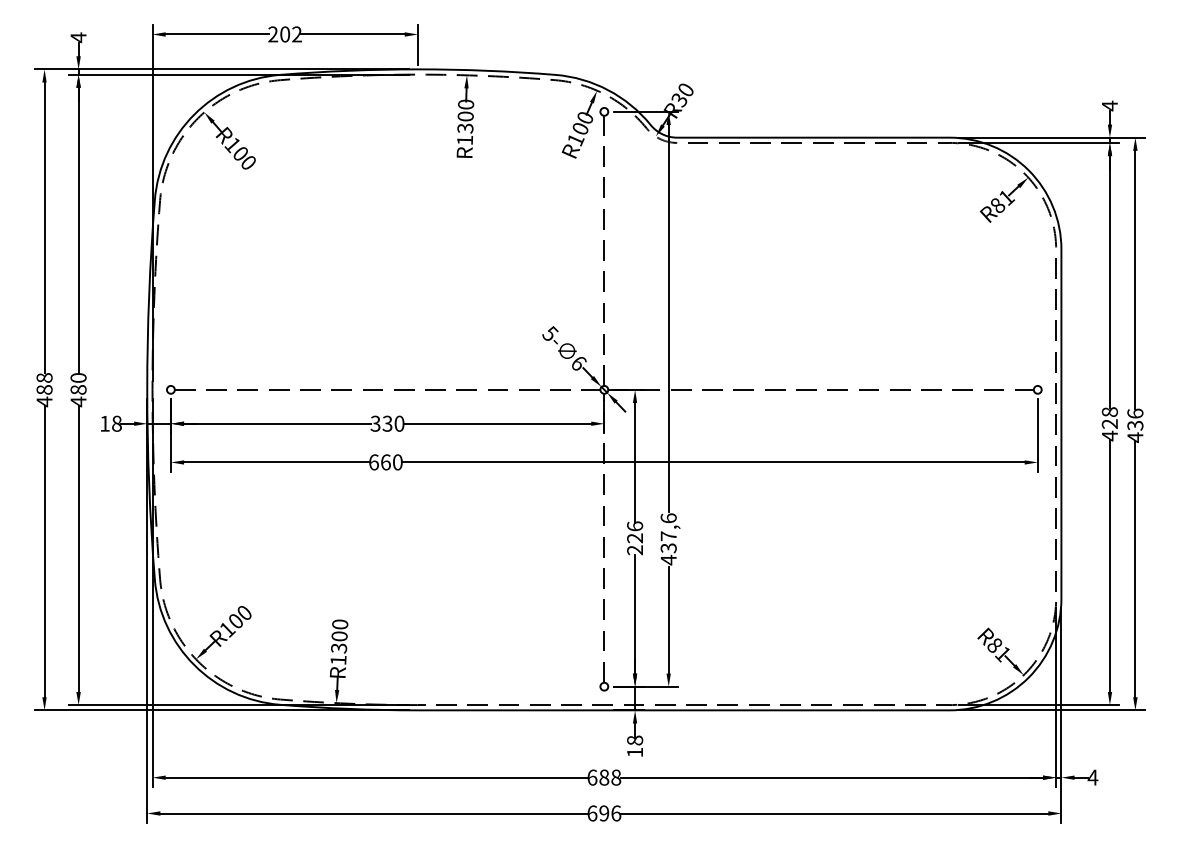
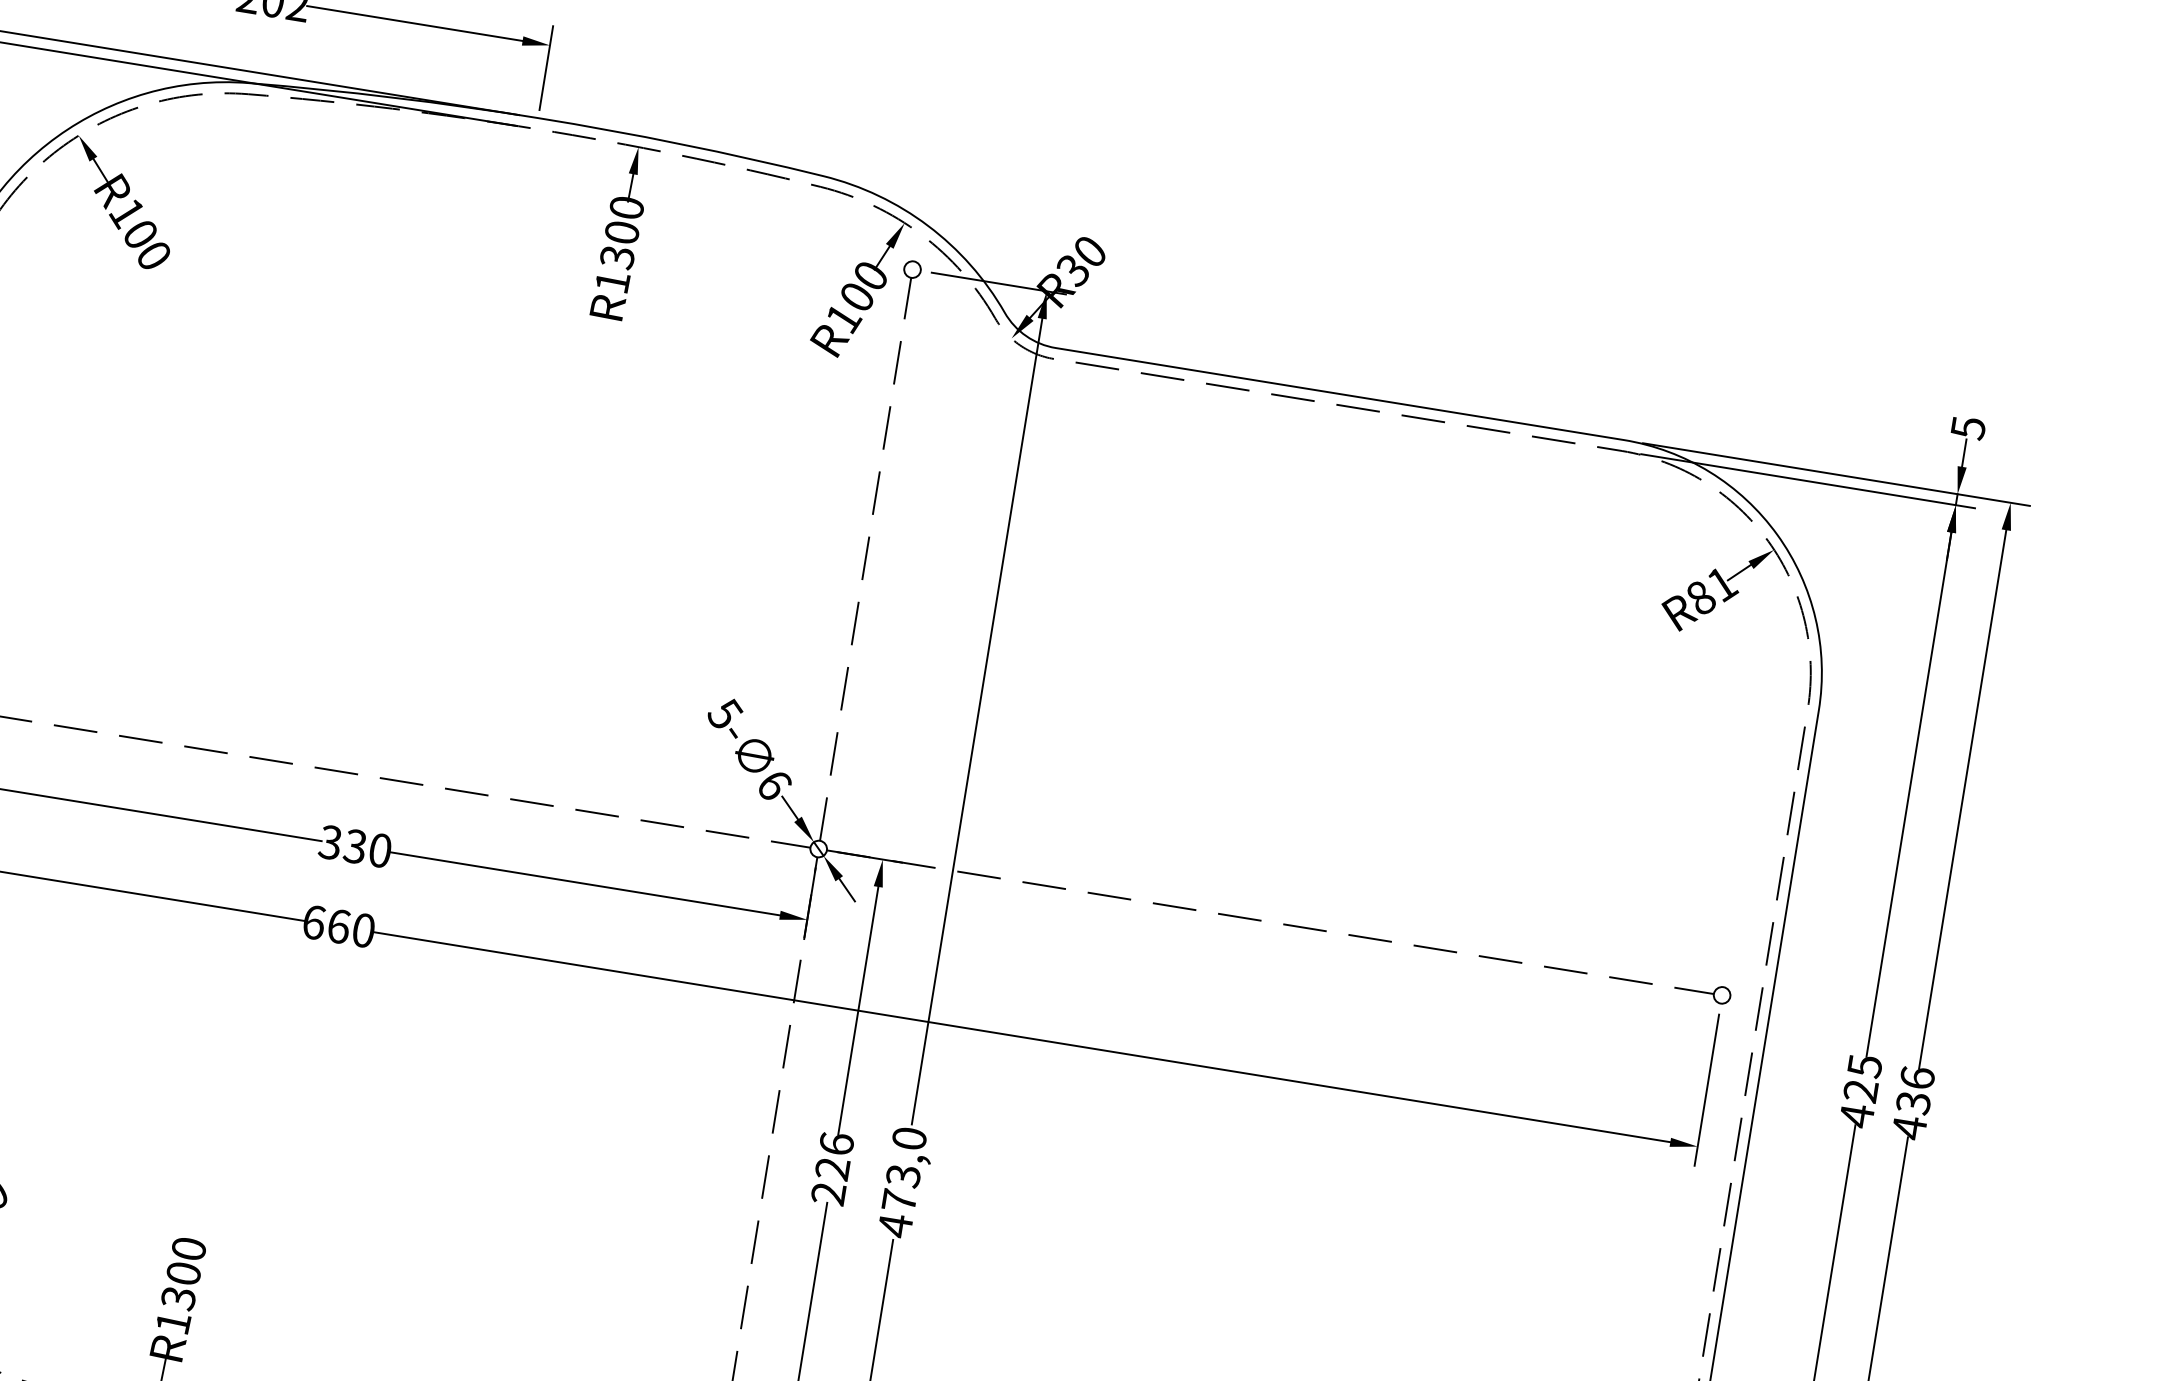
text: (1109, 105) -> (1967, 426), 4 -> 5
text: (1109, 412) -> (1863, 1066), 428 -> 425
text: (668, 533) -> (903, 1170), 437,6 -> 473,0

